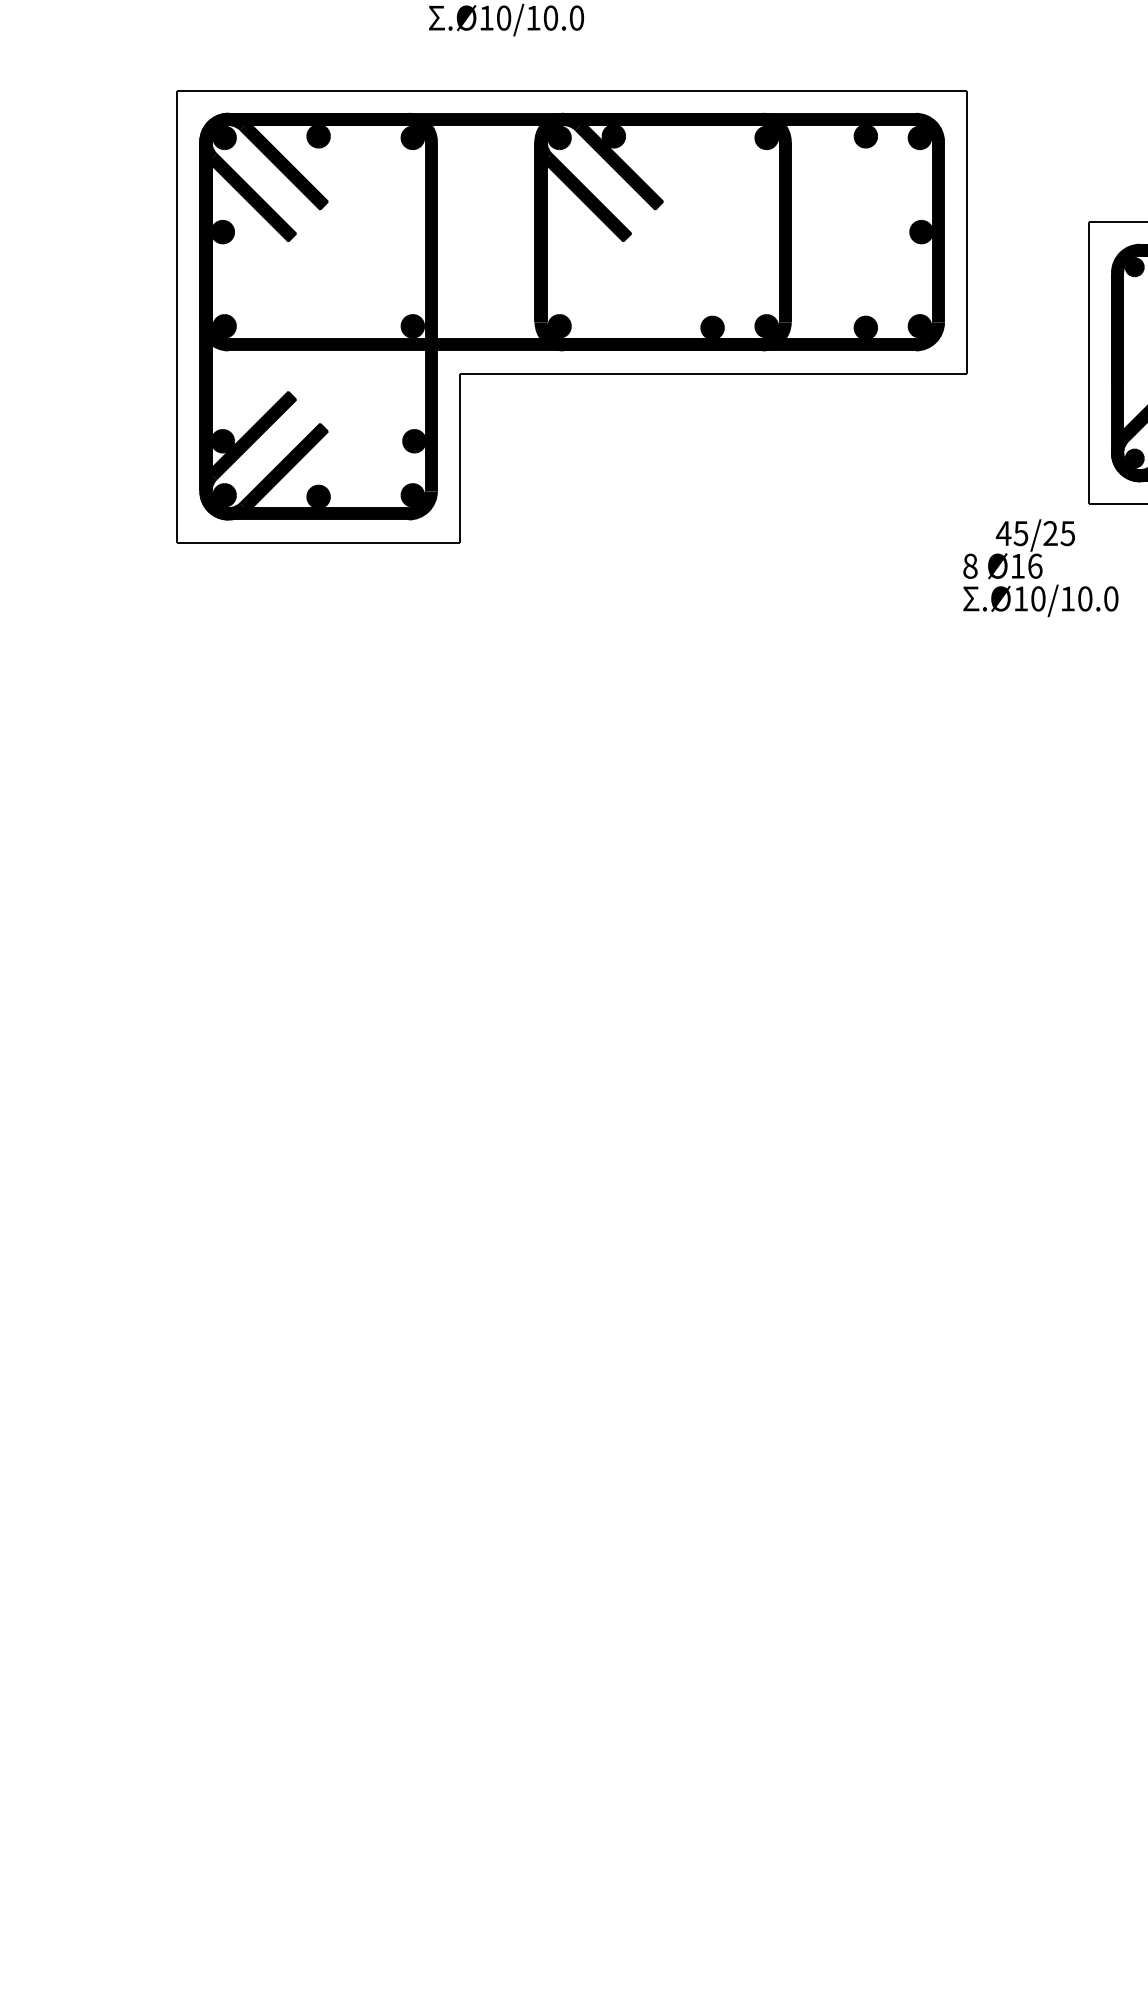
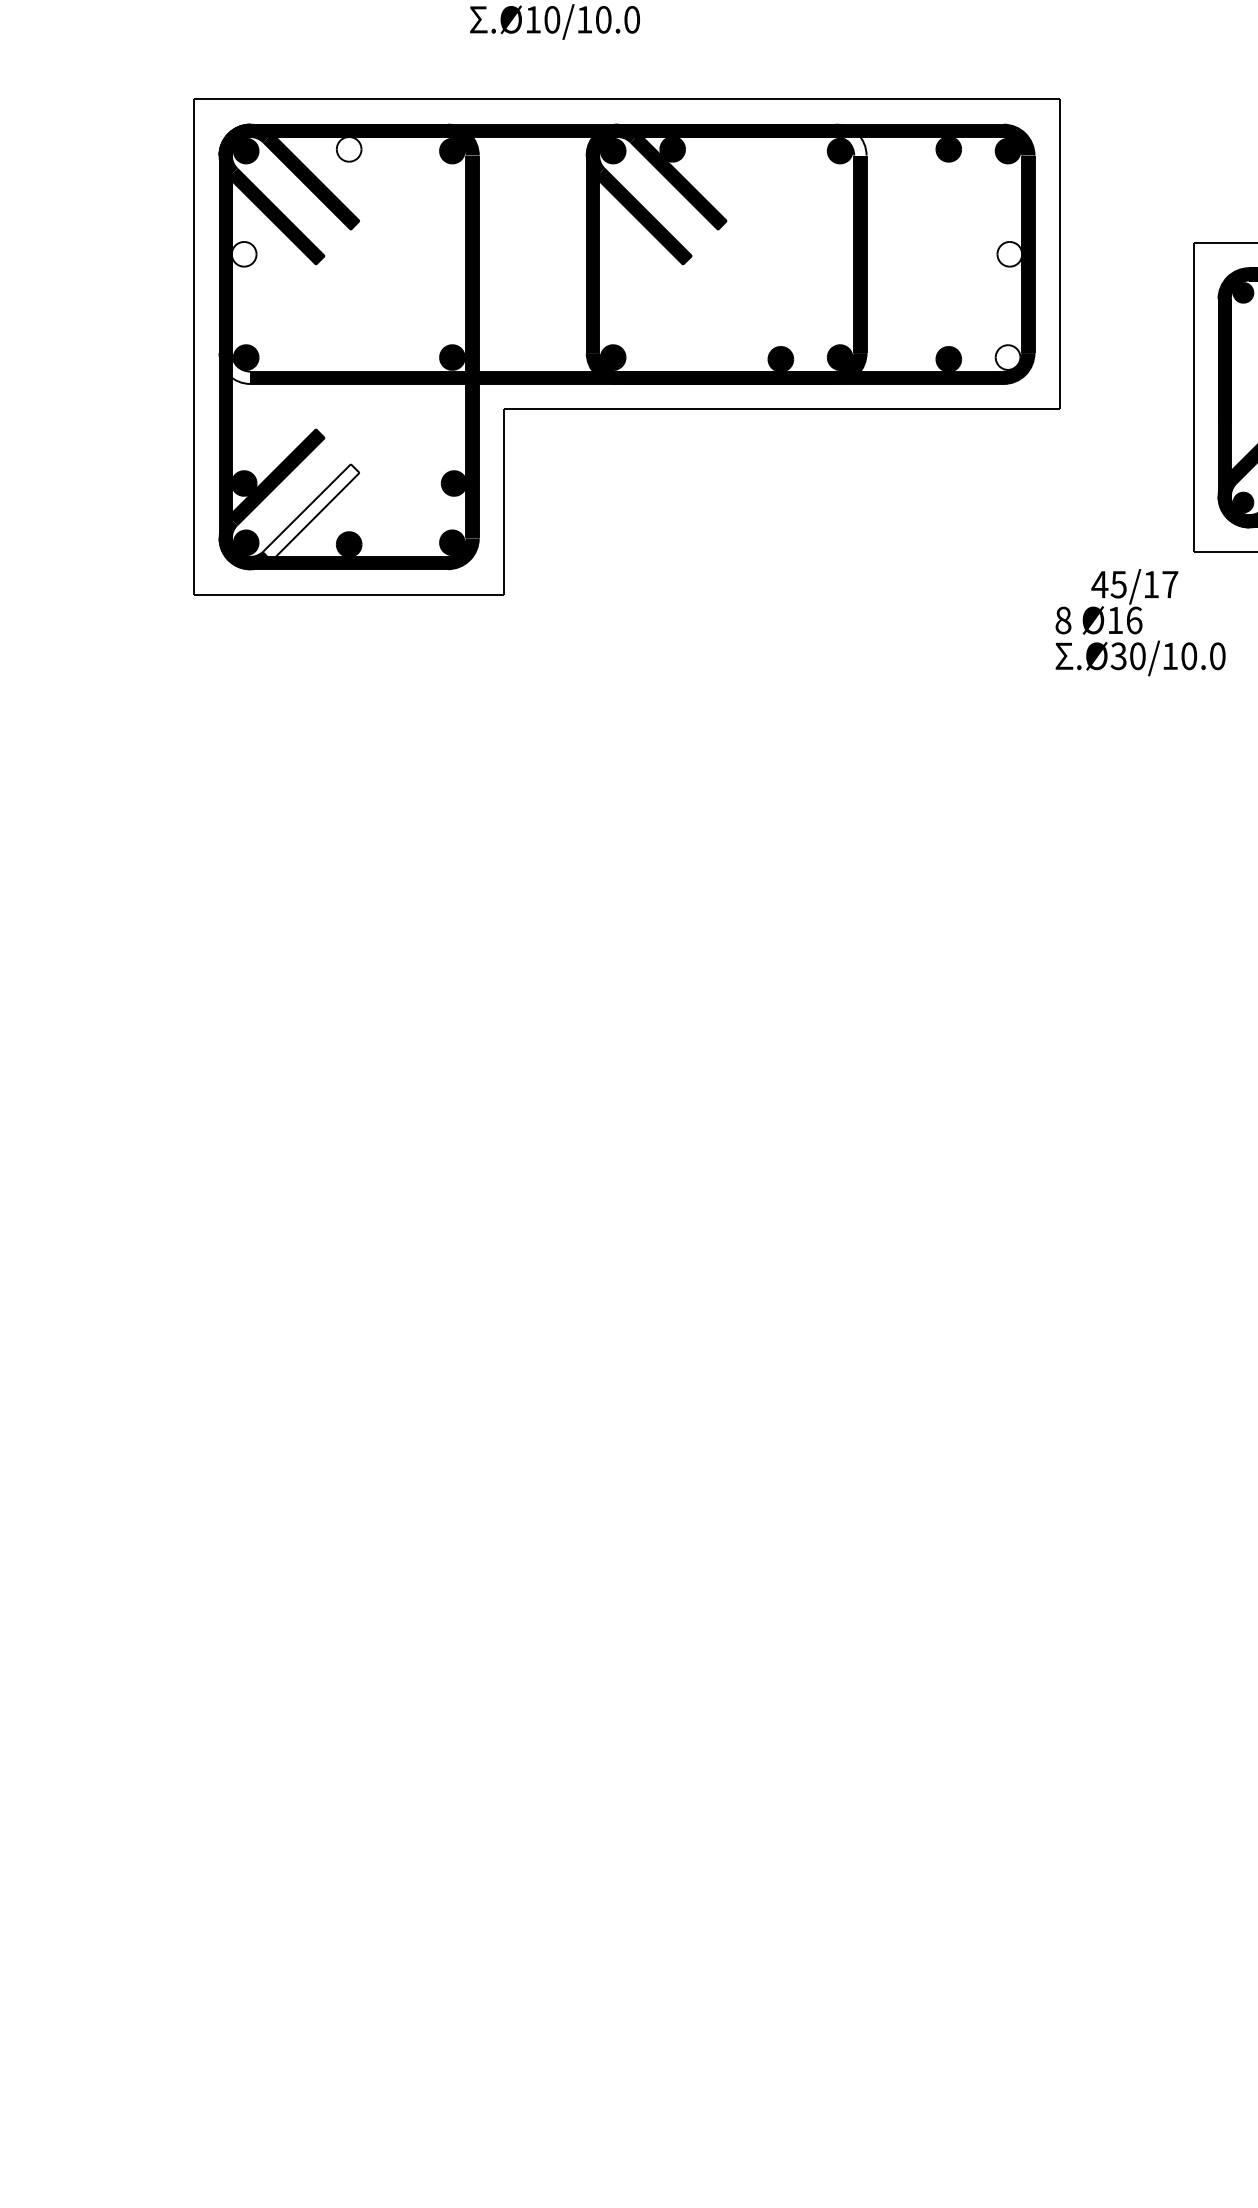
fill: (776, 127) -> (850, 139), removed
fill: (318, 136) -> (349, 149), removed
fill: (222, 231) -> (243, 253), removed
fill: (921, 231) -> (1009, 253), removed
fill: (919, 326) -> (1007, 357), removed
fill: (214, 336) -> (235, 368), removed
fill: (284, 467) -> (311, 512), removed
text: (1059, 533) -> (1161, 584), 45/25 -> 45/17
text: (1020, 598) -> (1118, 655), .Ø10/10.0 -> .Ø30/10.0

